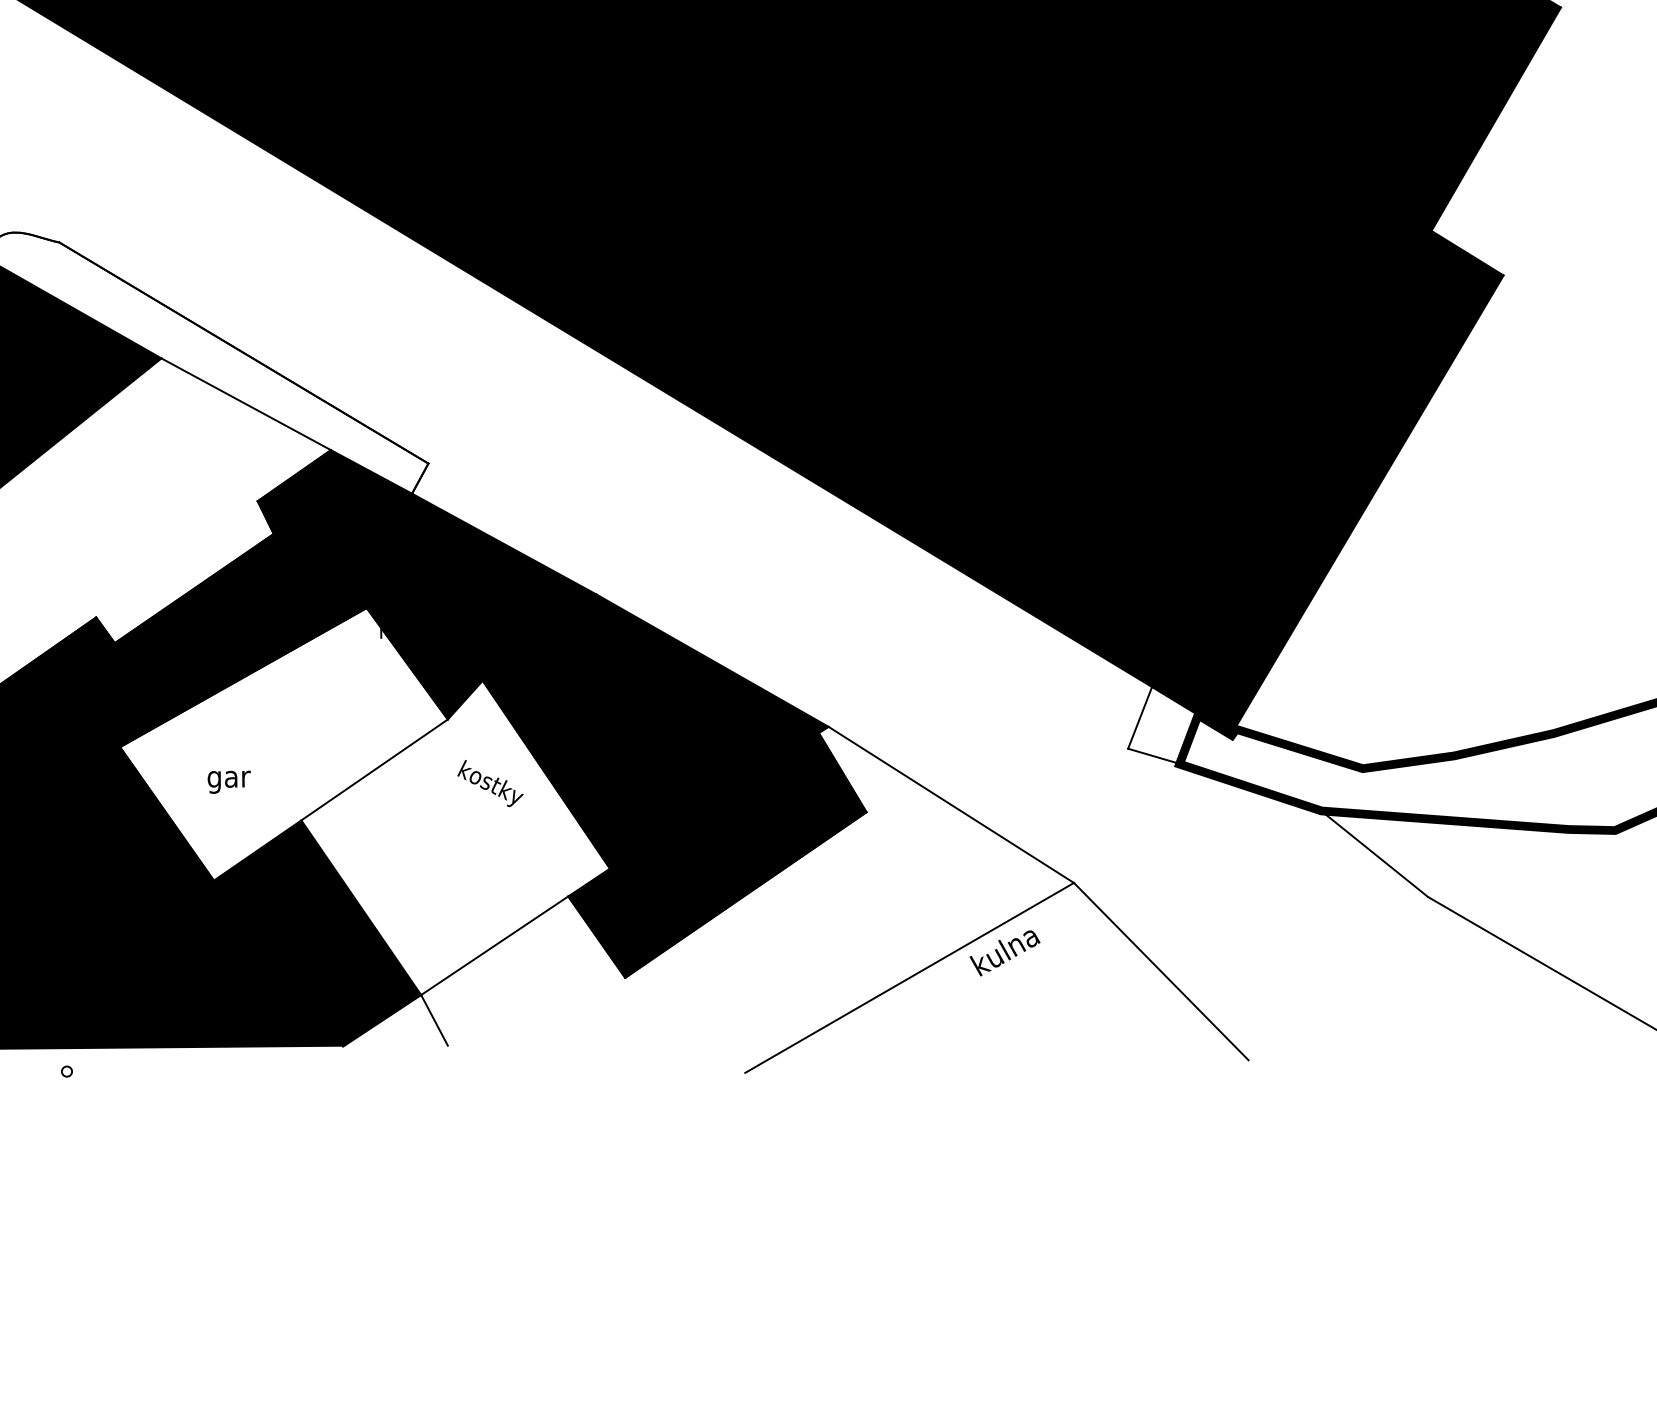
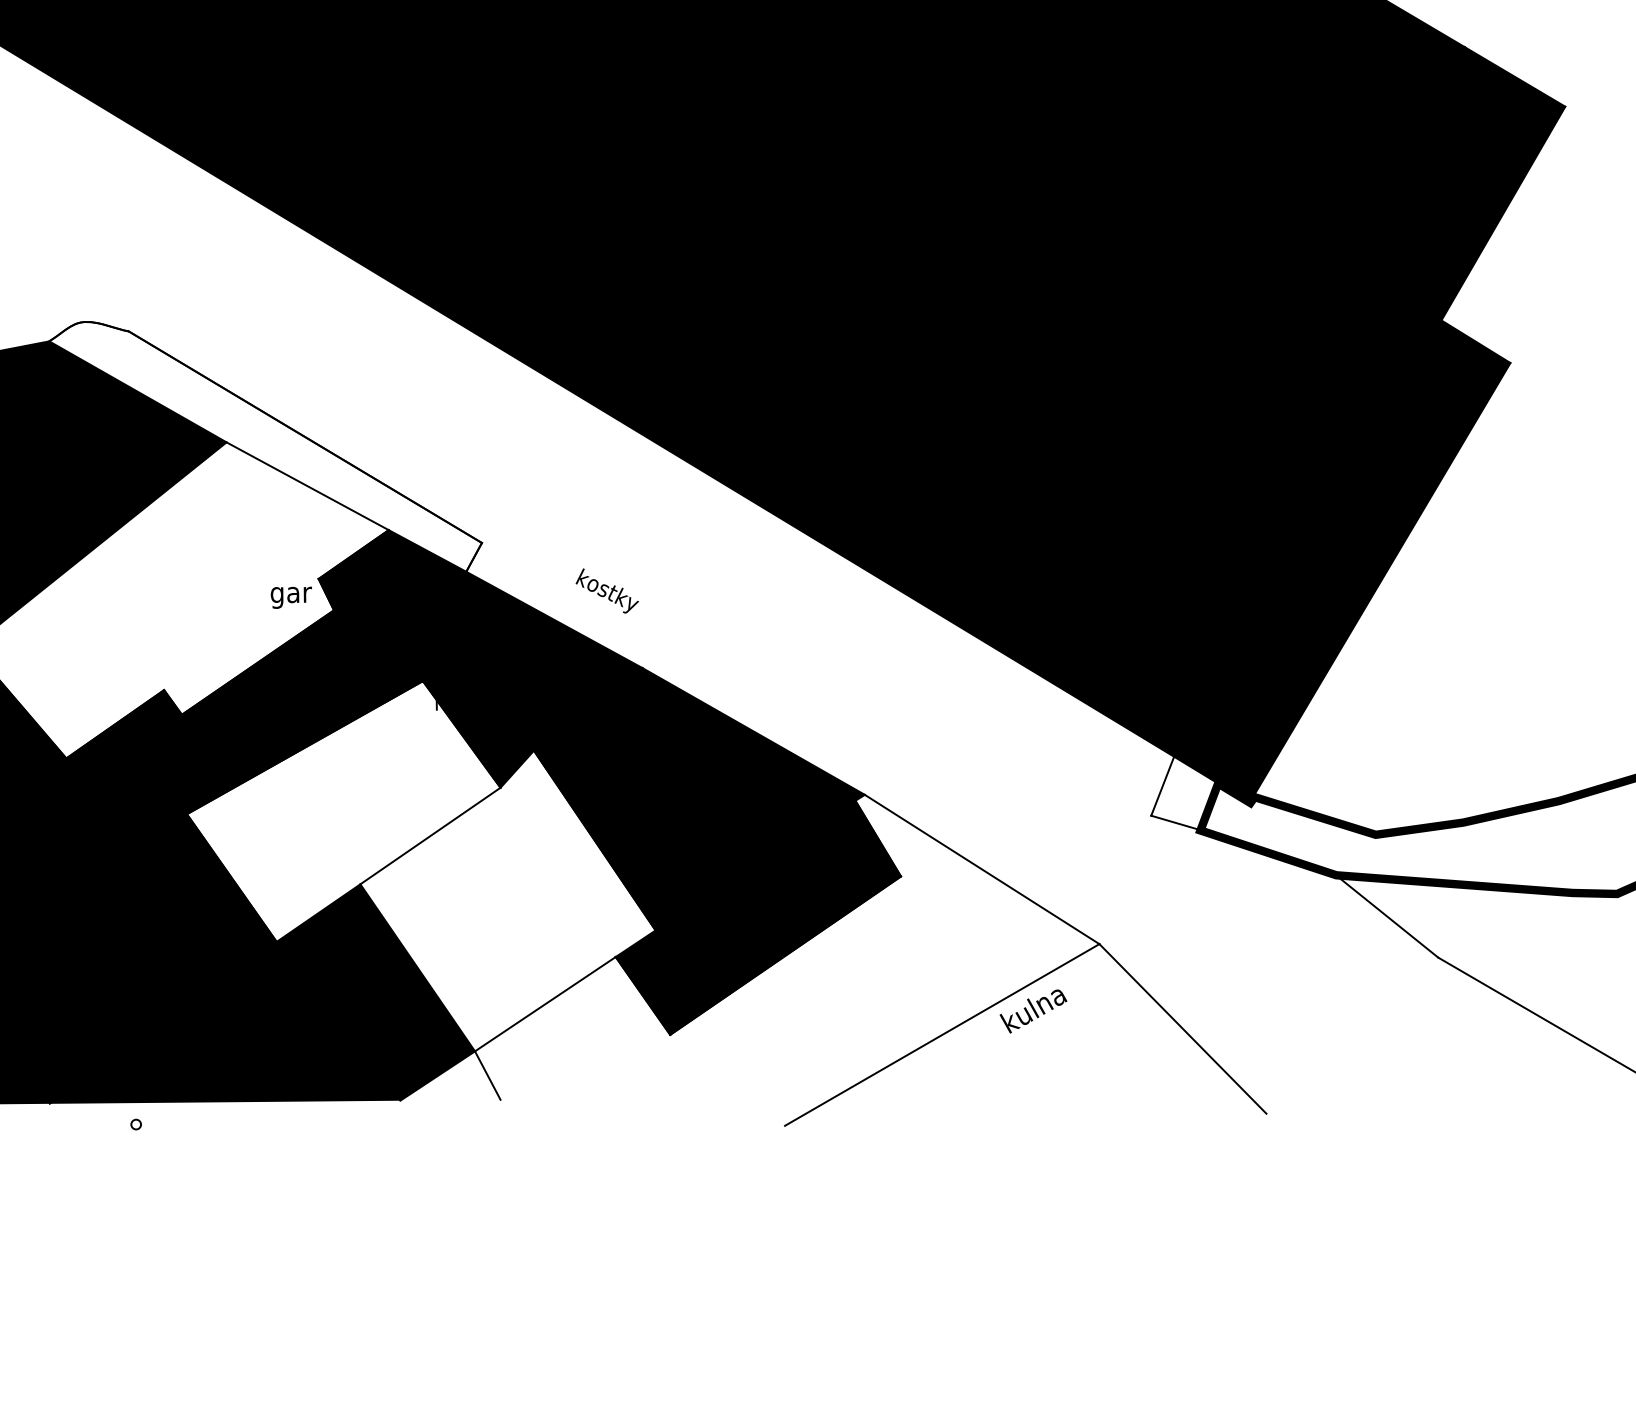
text: (228, 781) -> (290, 597), moved
text: (489, 782) -> (606, 590), moved

